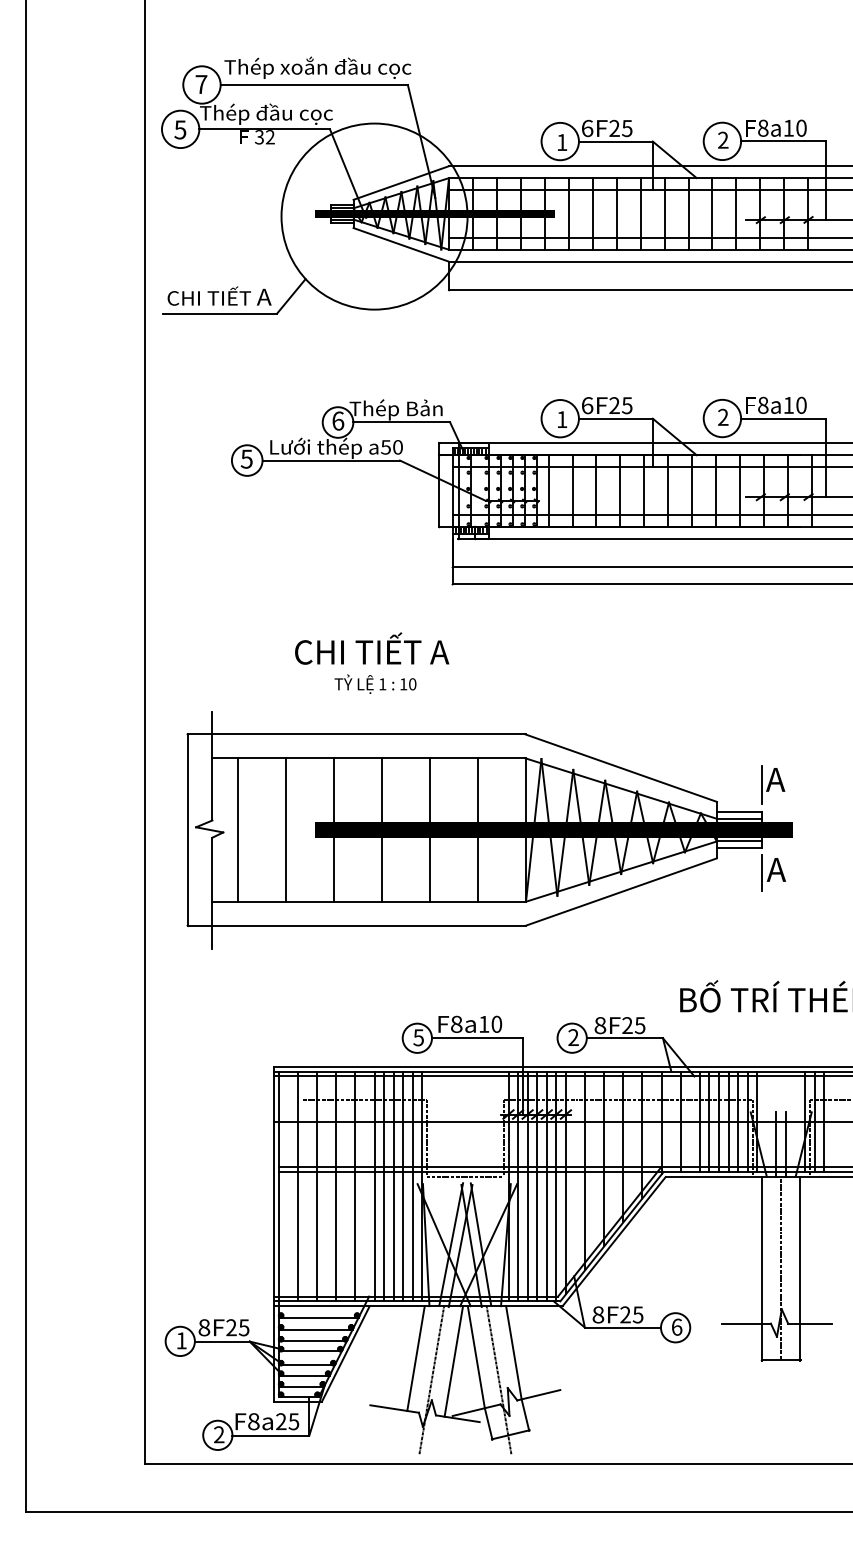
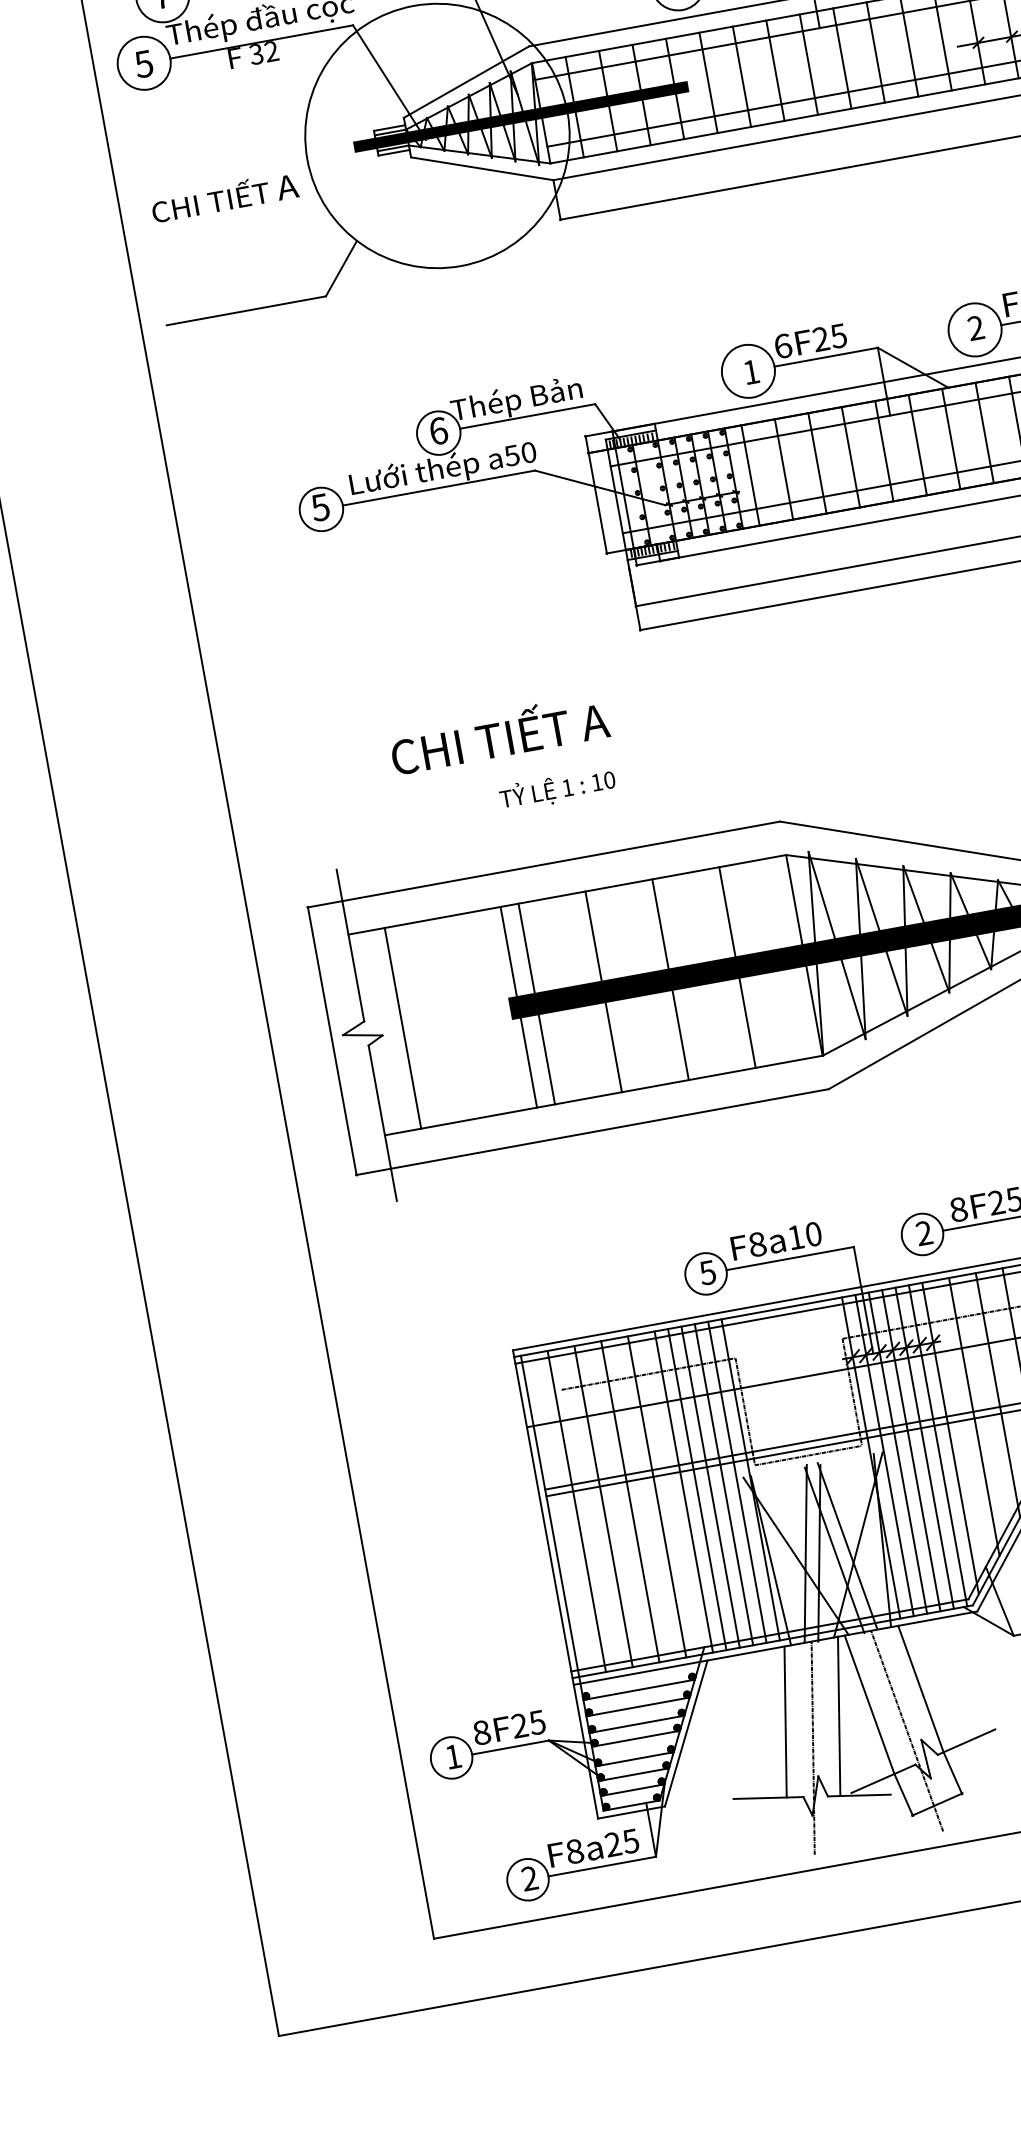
text: (219, 295) -> (224, 196), moved
text: (372, 648) -> (499, 733), moved
line: (286, 829) -> (519, 1006), moved

